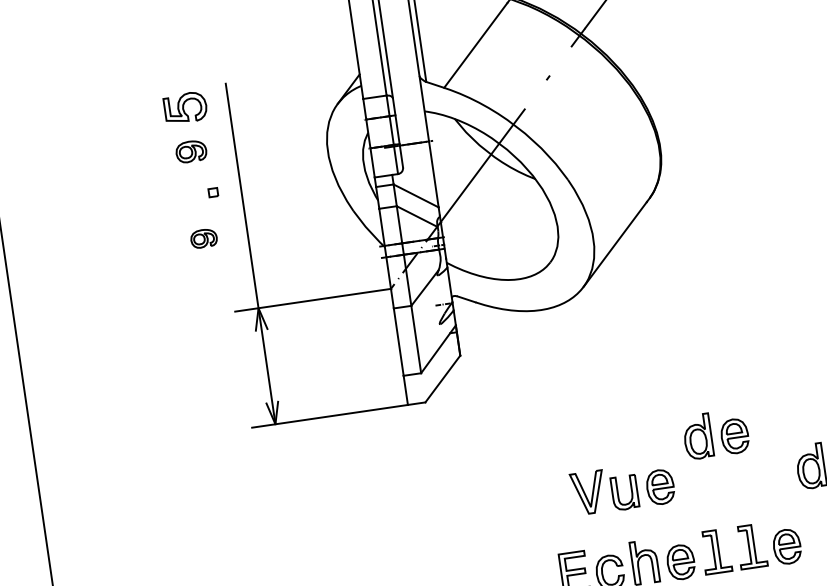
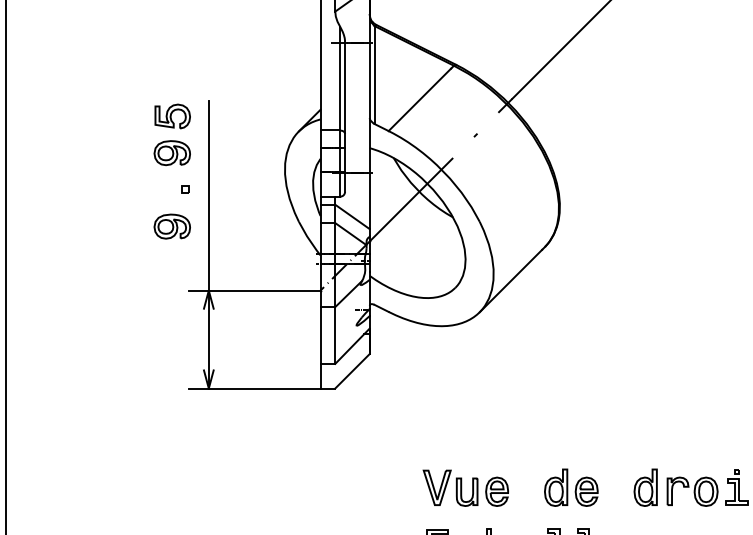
part: (190, 152) -> (171, 153), size x1.43
part: (203, 238) -> (171, 226), size x1.67
part: (716, 433) -> (571, 487), moved
part: (622, 487) -> (465, 487), moved

